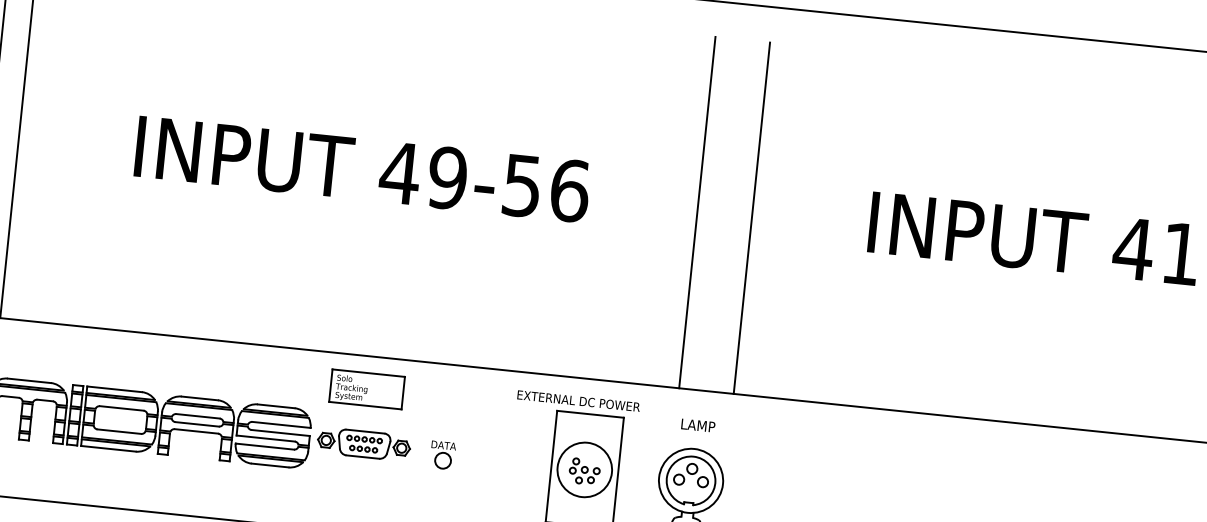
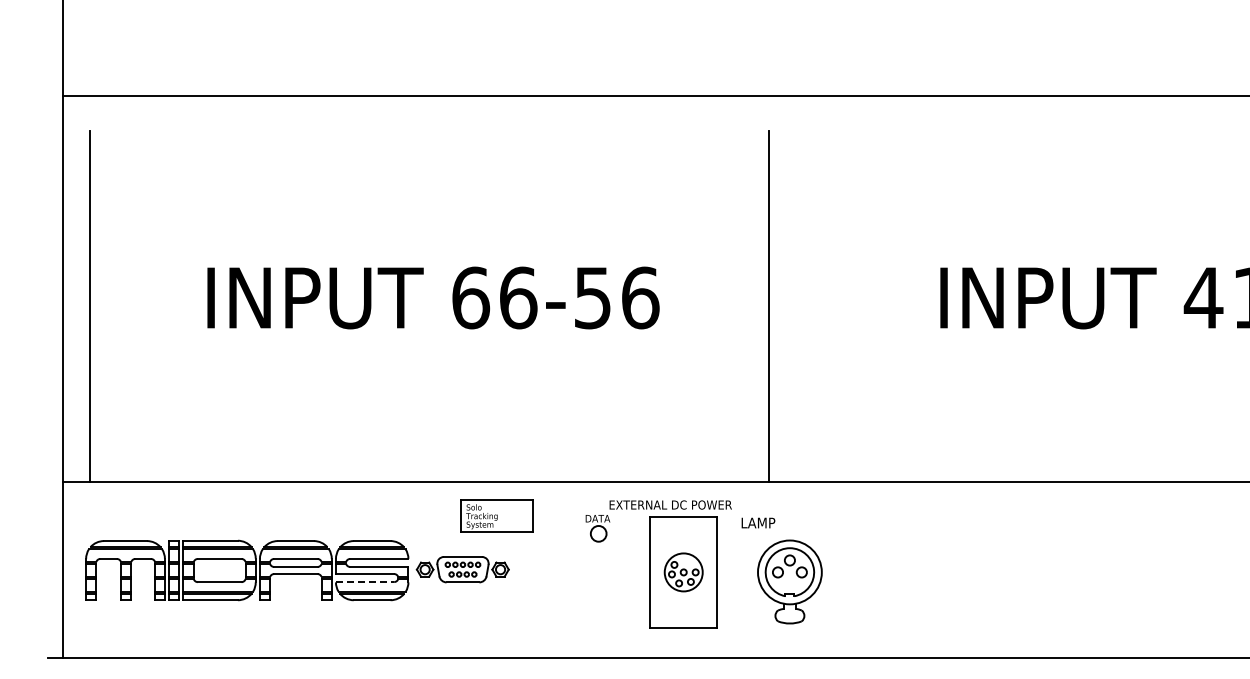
text: (422, 175) -> (493, 297), 49-56 -> 66-56
line: (752, 218) -> (823, 306), removed
part: (366, 388) -> (496, 515), moved
text: (698, 425) -> (758, 522), moved
line: (265, 447) -> (365, 582), solid -> dashed
part: (442, 455) -> (597, 528), moved
circle: (584, 469) -> (683, 572), size x0.7

